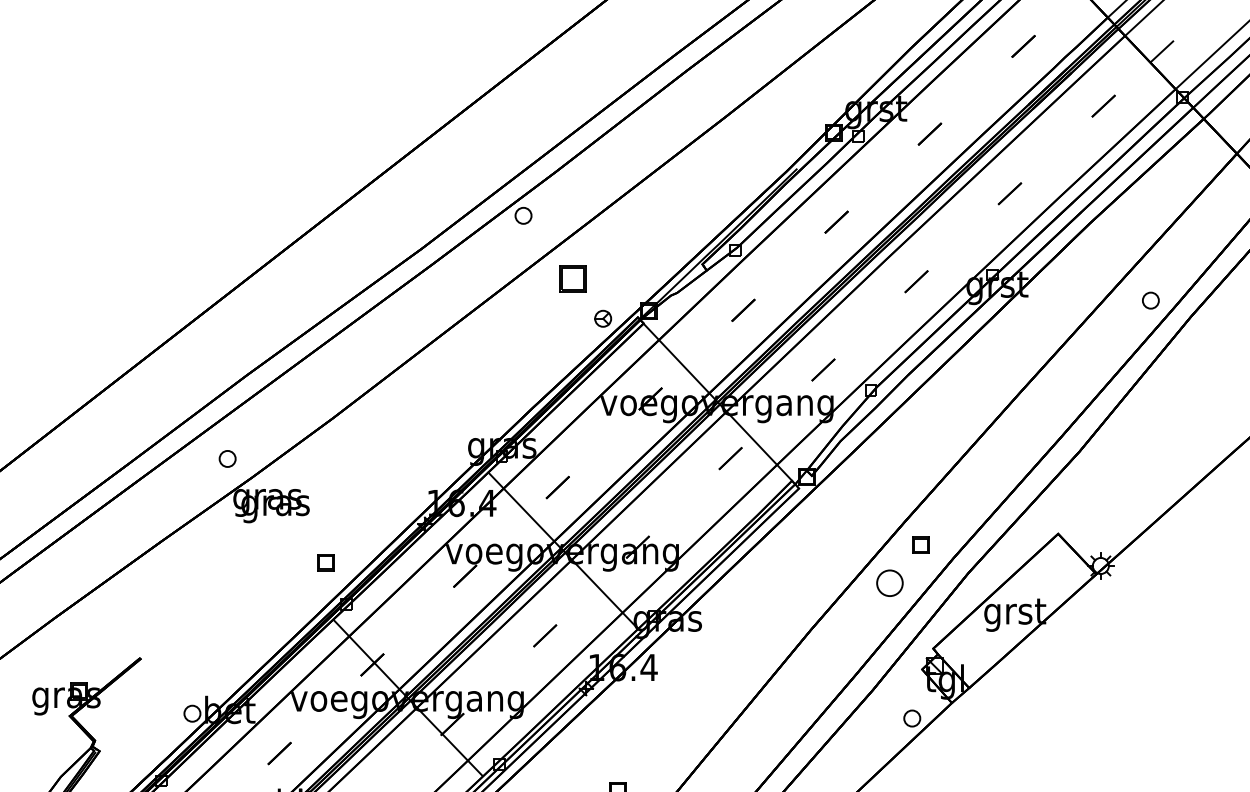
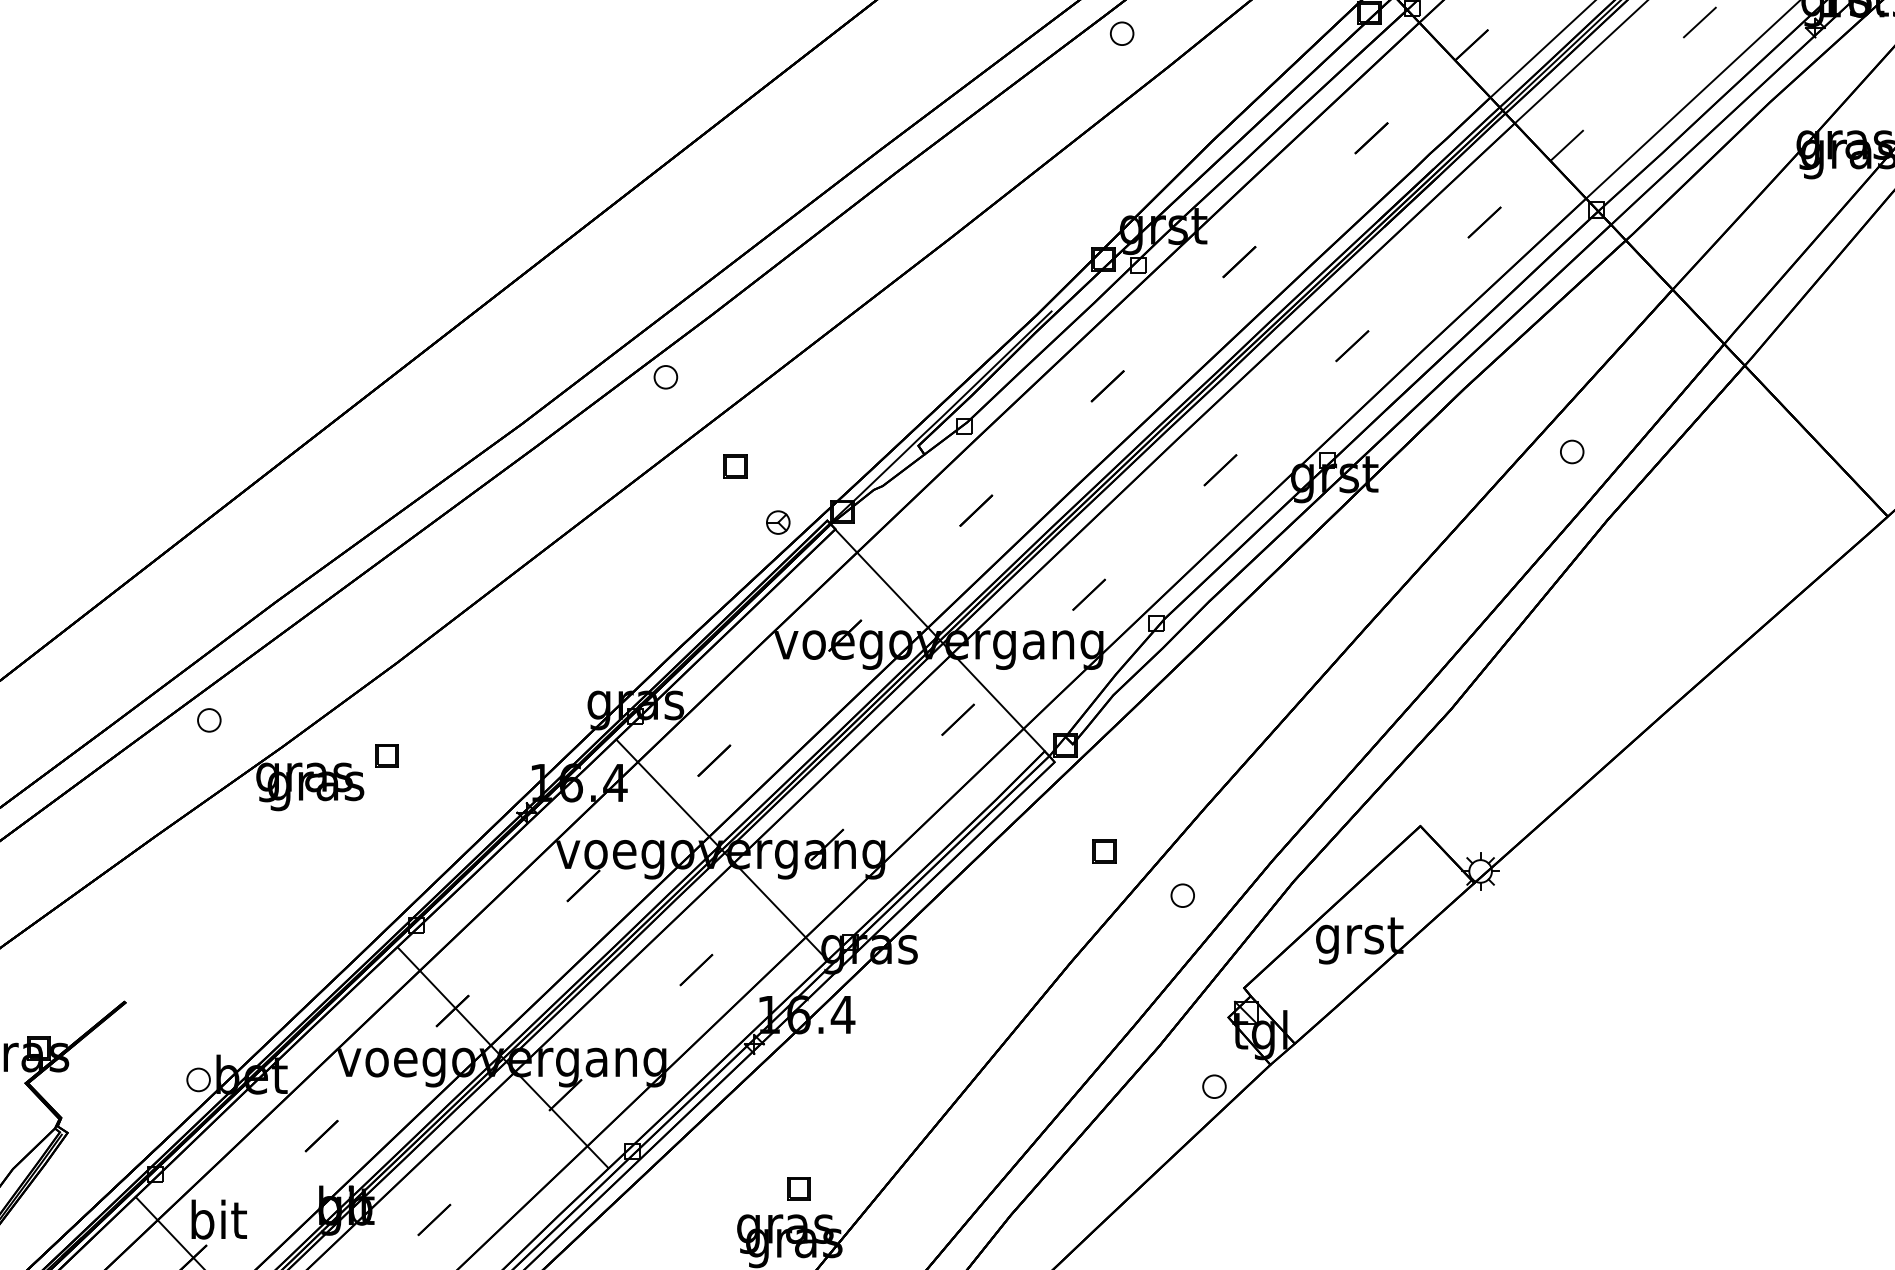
part: (572, 279) -> (735, 466), size x0.62
part: (1151, 300) -> (1572, 451), moved
part: (227, 459) -> (209, 720), moved
part: (920, 545) -> (1104, 851), moved
part: (325, 562) -> (386, 755), moved
part: (889, 583) -> (1182, 895), size x0.62

